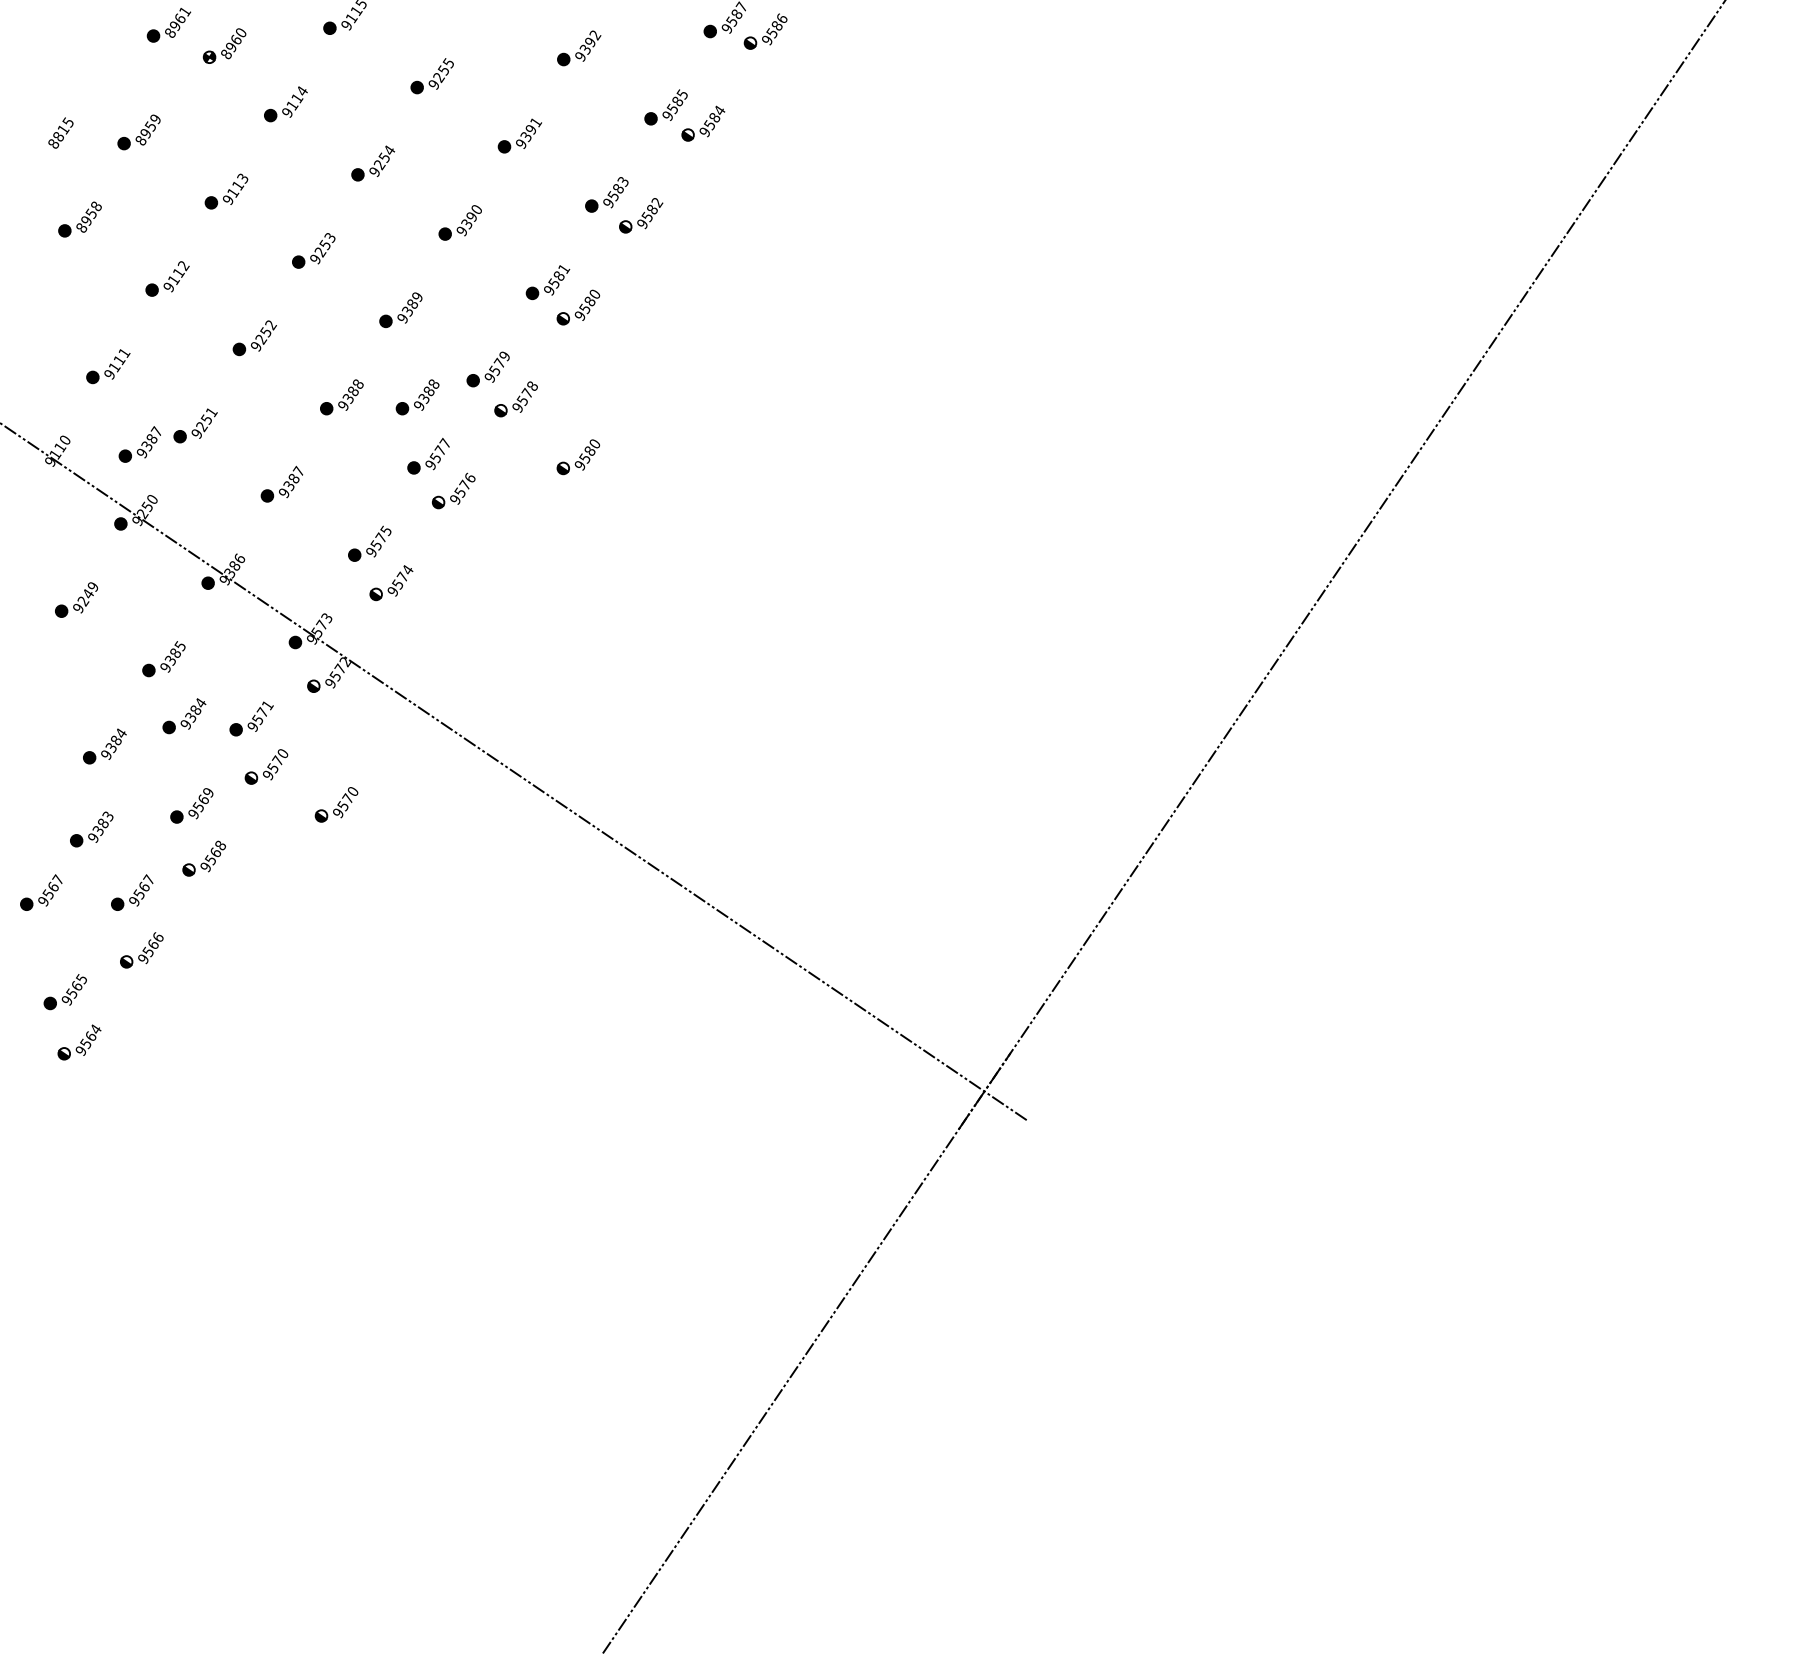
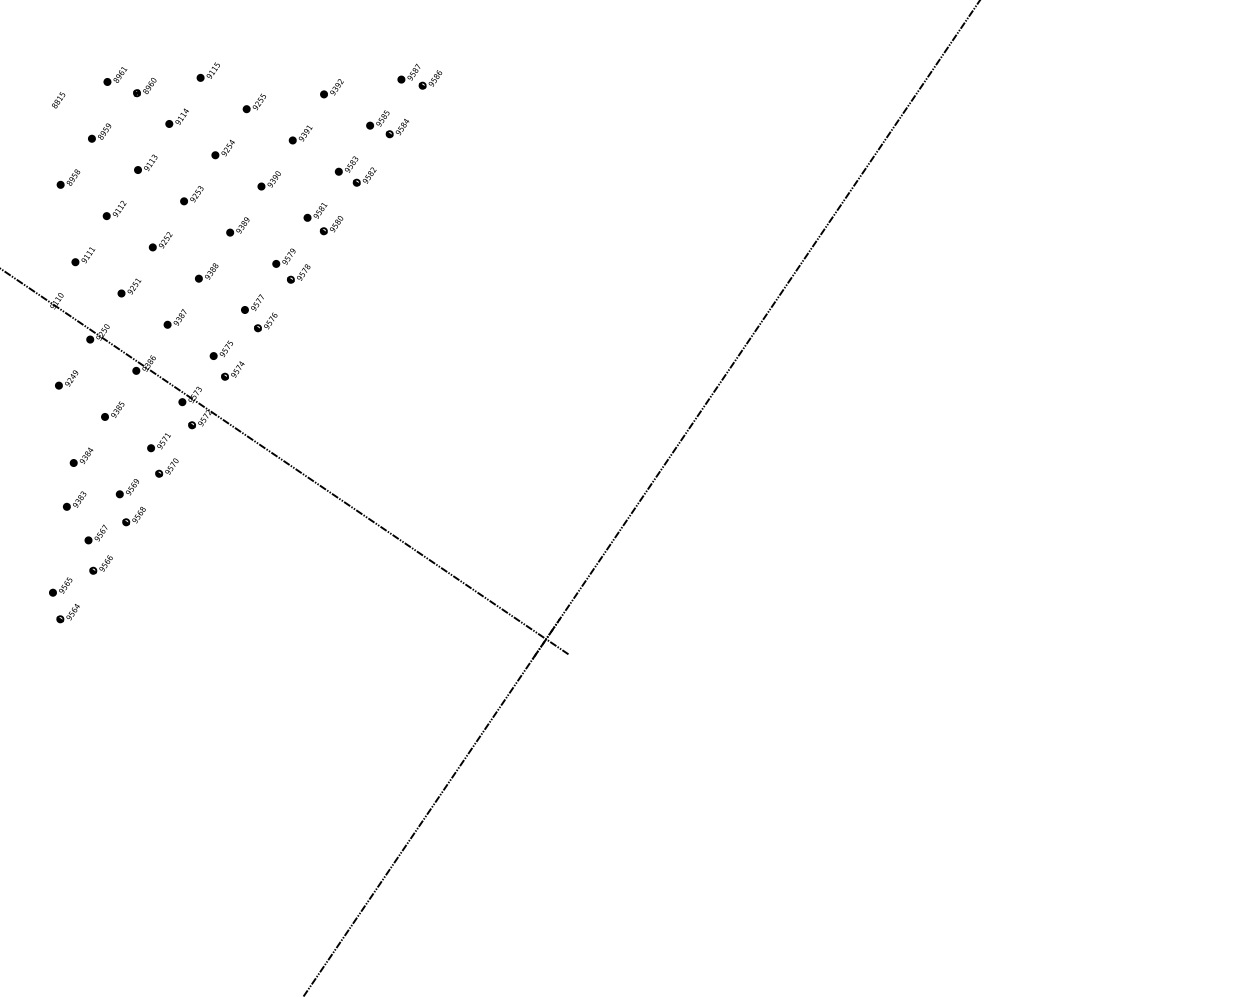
text: (60, 133) -> (58, 100), moved
part: (416, 396) -> (246, 272), removed
part: (138, 444) -> (99, 297), removed
part: (577, 457) -> (331, 304), removed
part: (183, 715) -> (123, 440), removed
part: (335, 804) -> (203, 487), removed
part: (39, 893) -> (47, 534), removed

